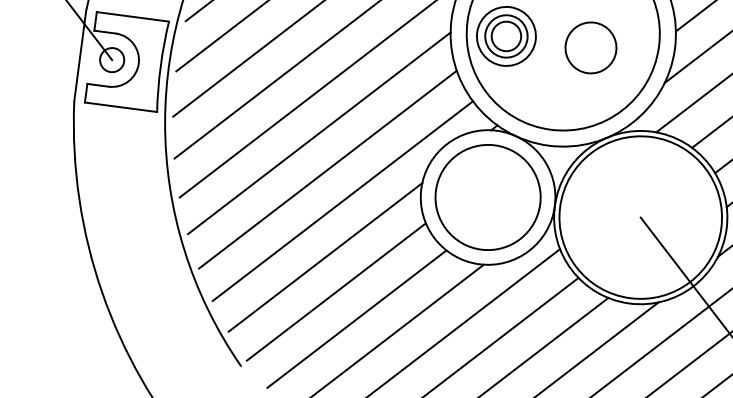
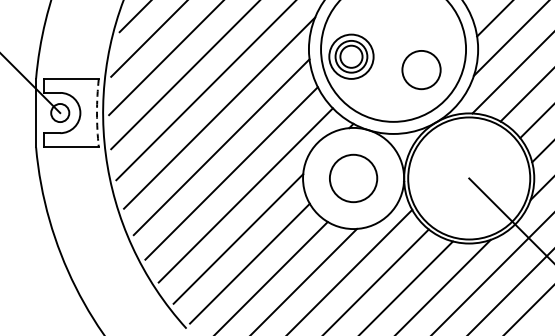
circle: (590, 48) -> (421, 70), moved
arc: (161, 67) -> (97, 113), solid -> dashed
circle: (487, 197) -> (353, 178), size x0.6

